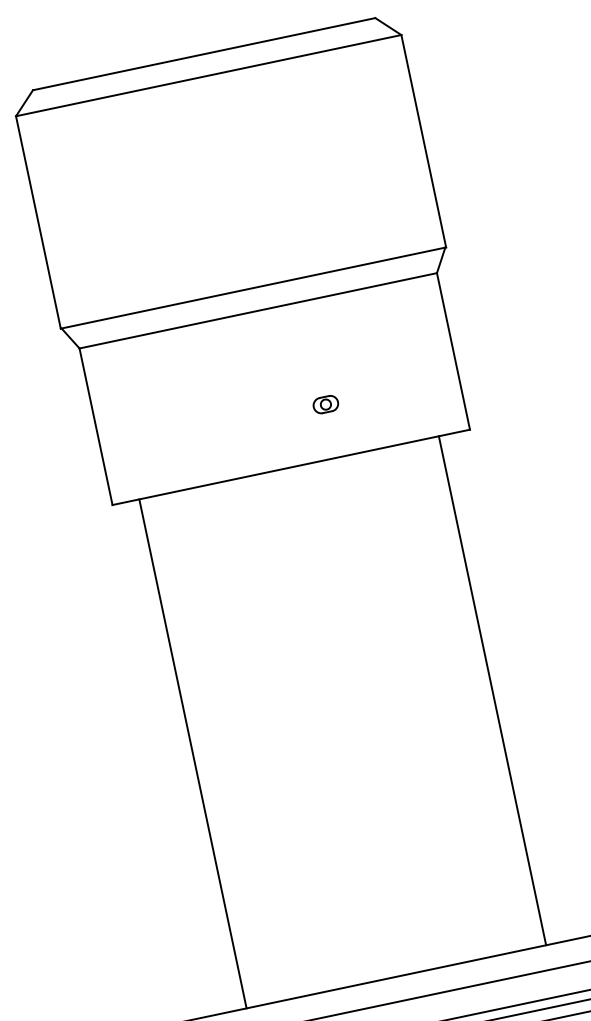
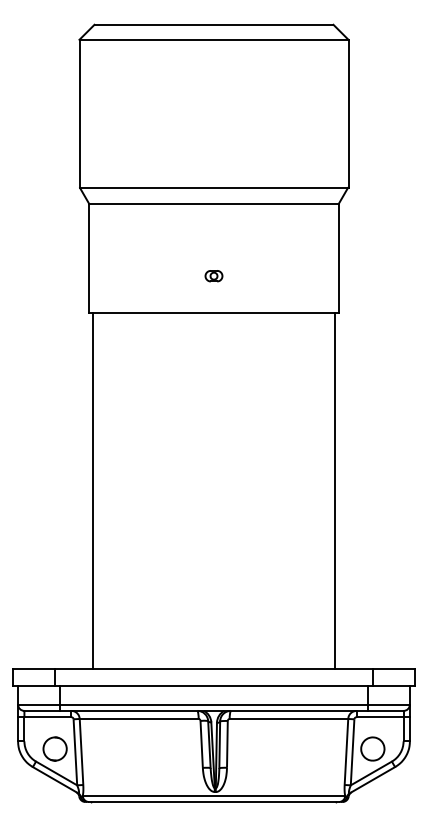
part: (325, 405) -> (213, 276), moved
line: (493, 690) -> (335, 490), moved
line: (192, 753) -> (92, 490), moved

